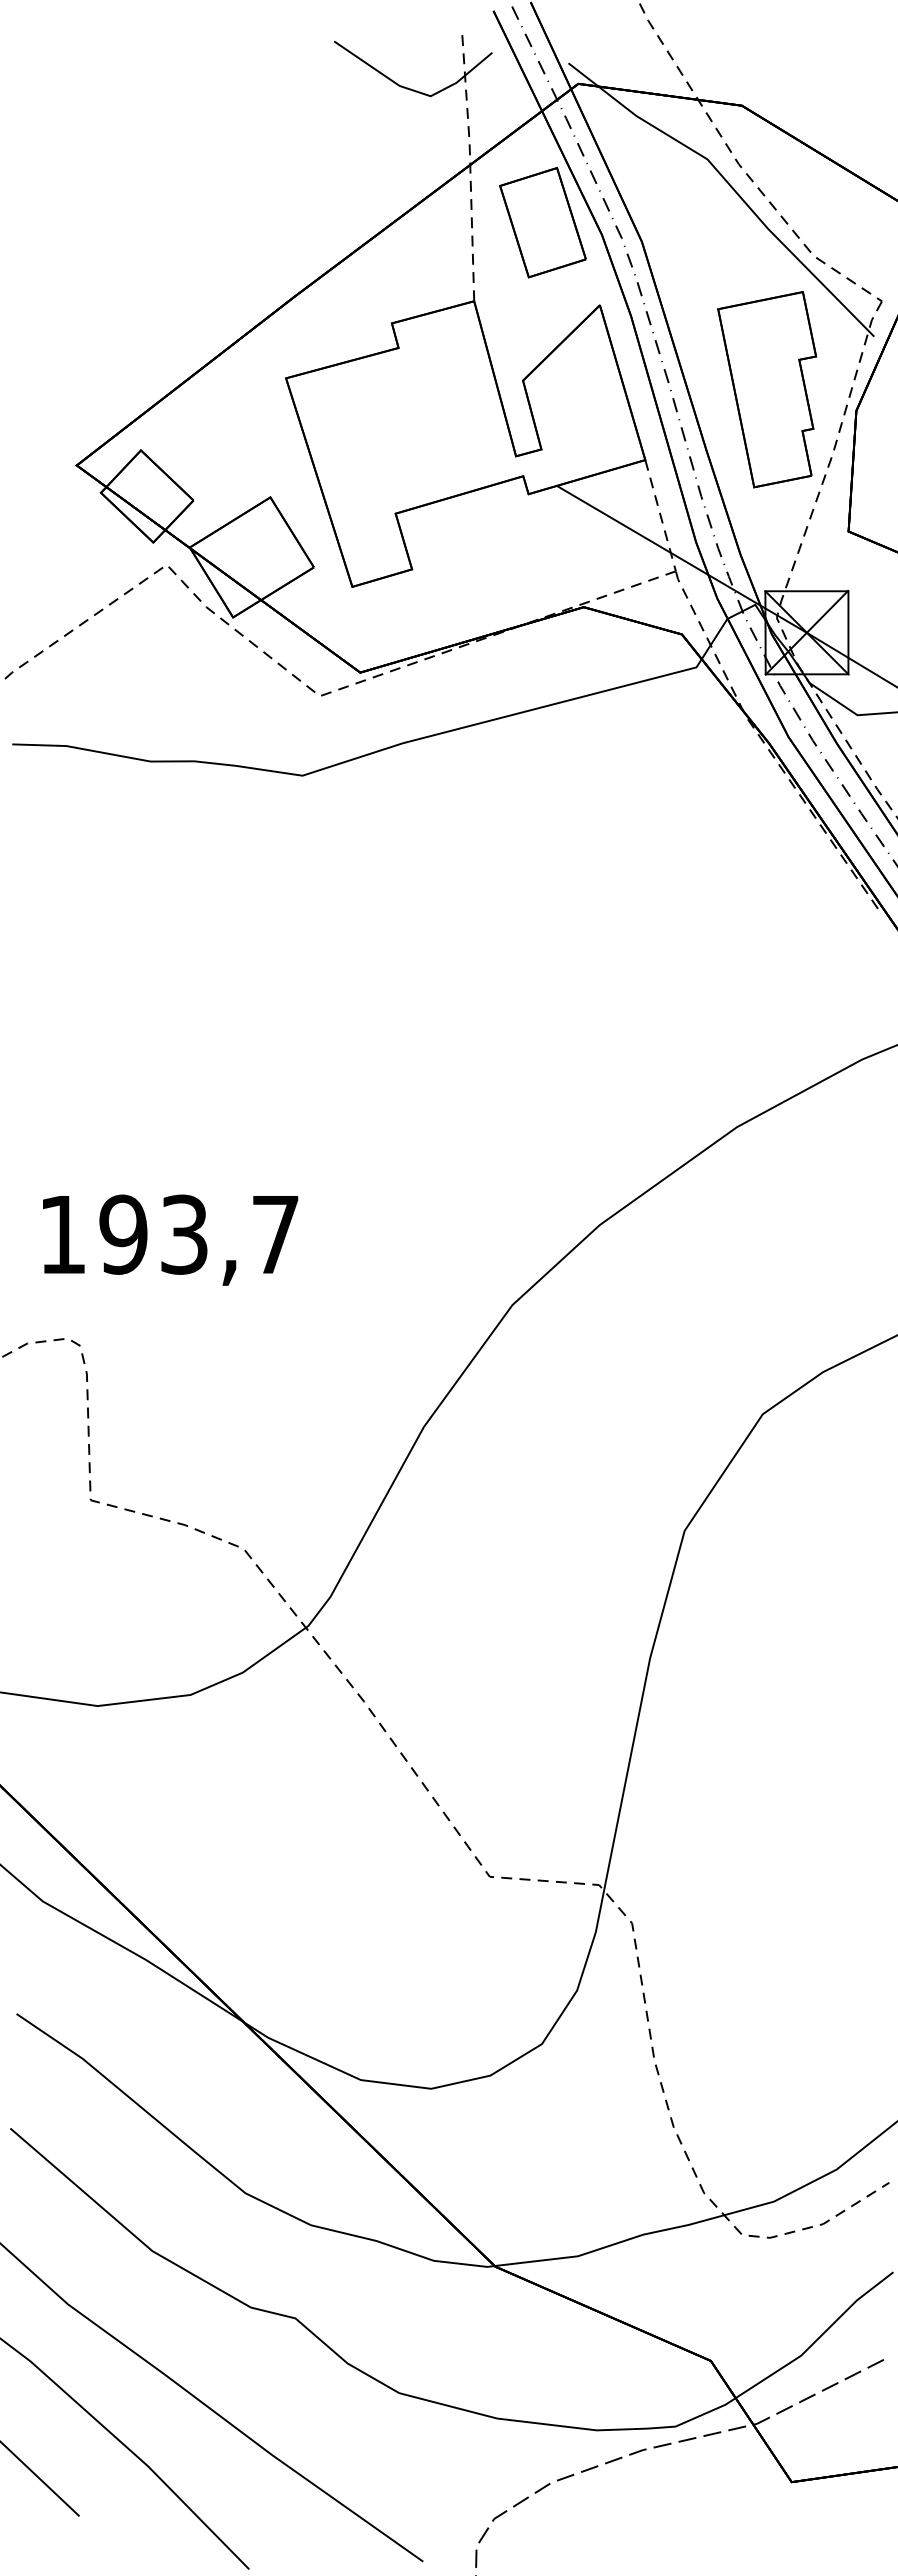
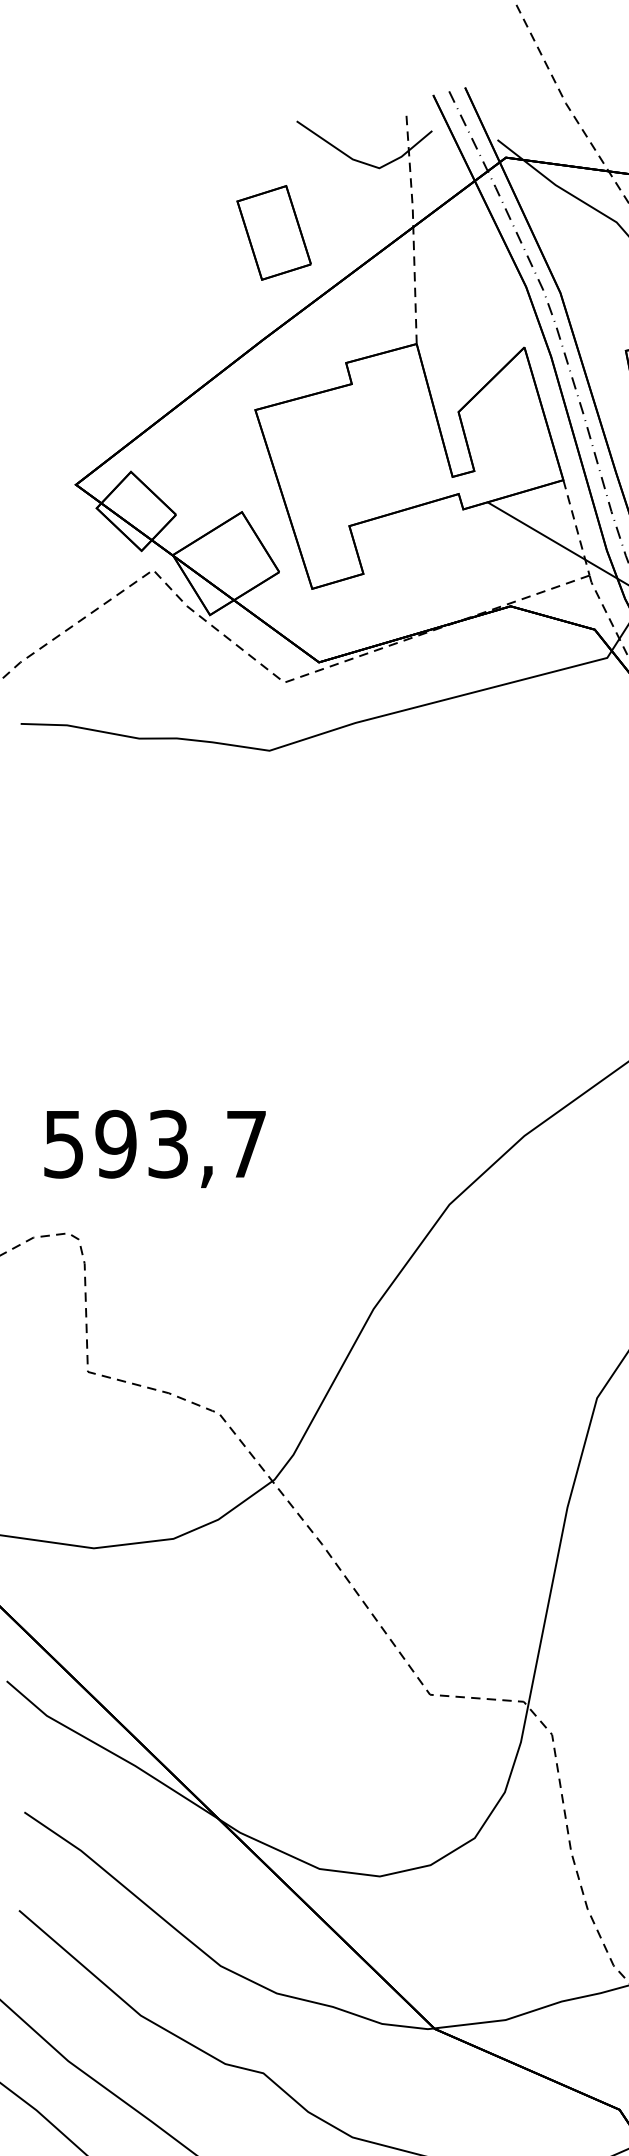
part: (542, 222) -> (273, 232), moved
text: (61, 1235) -> (62, 1144), 193,7 -> 593,7

